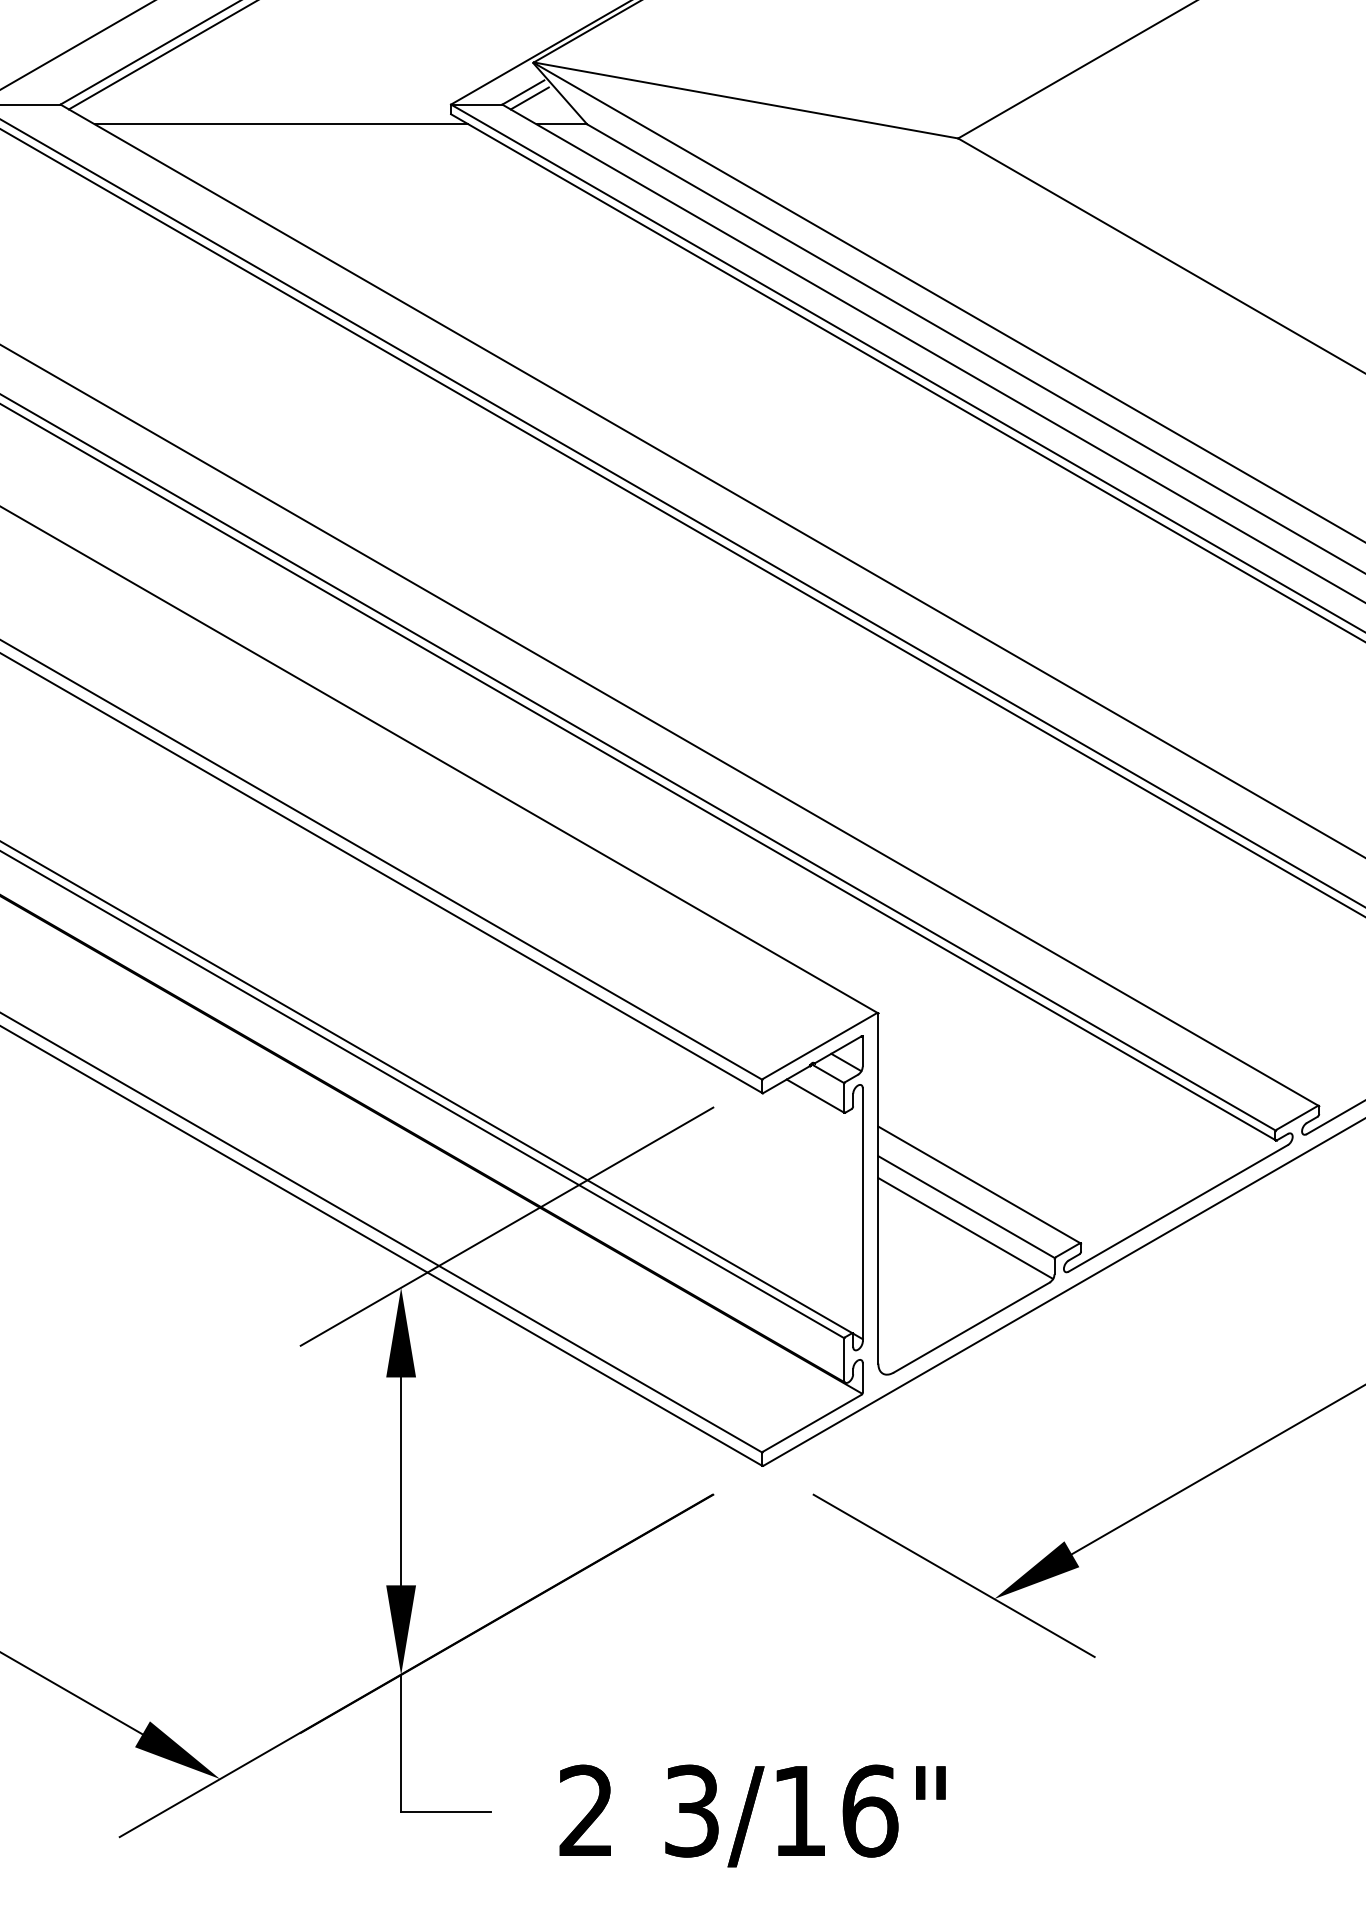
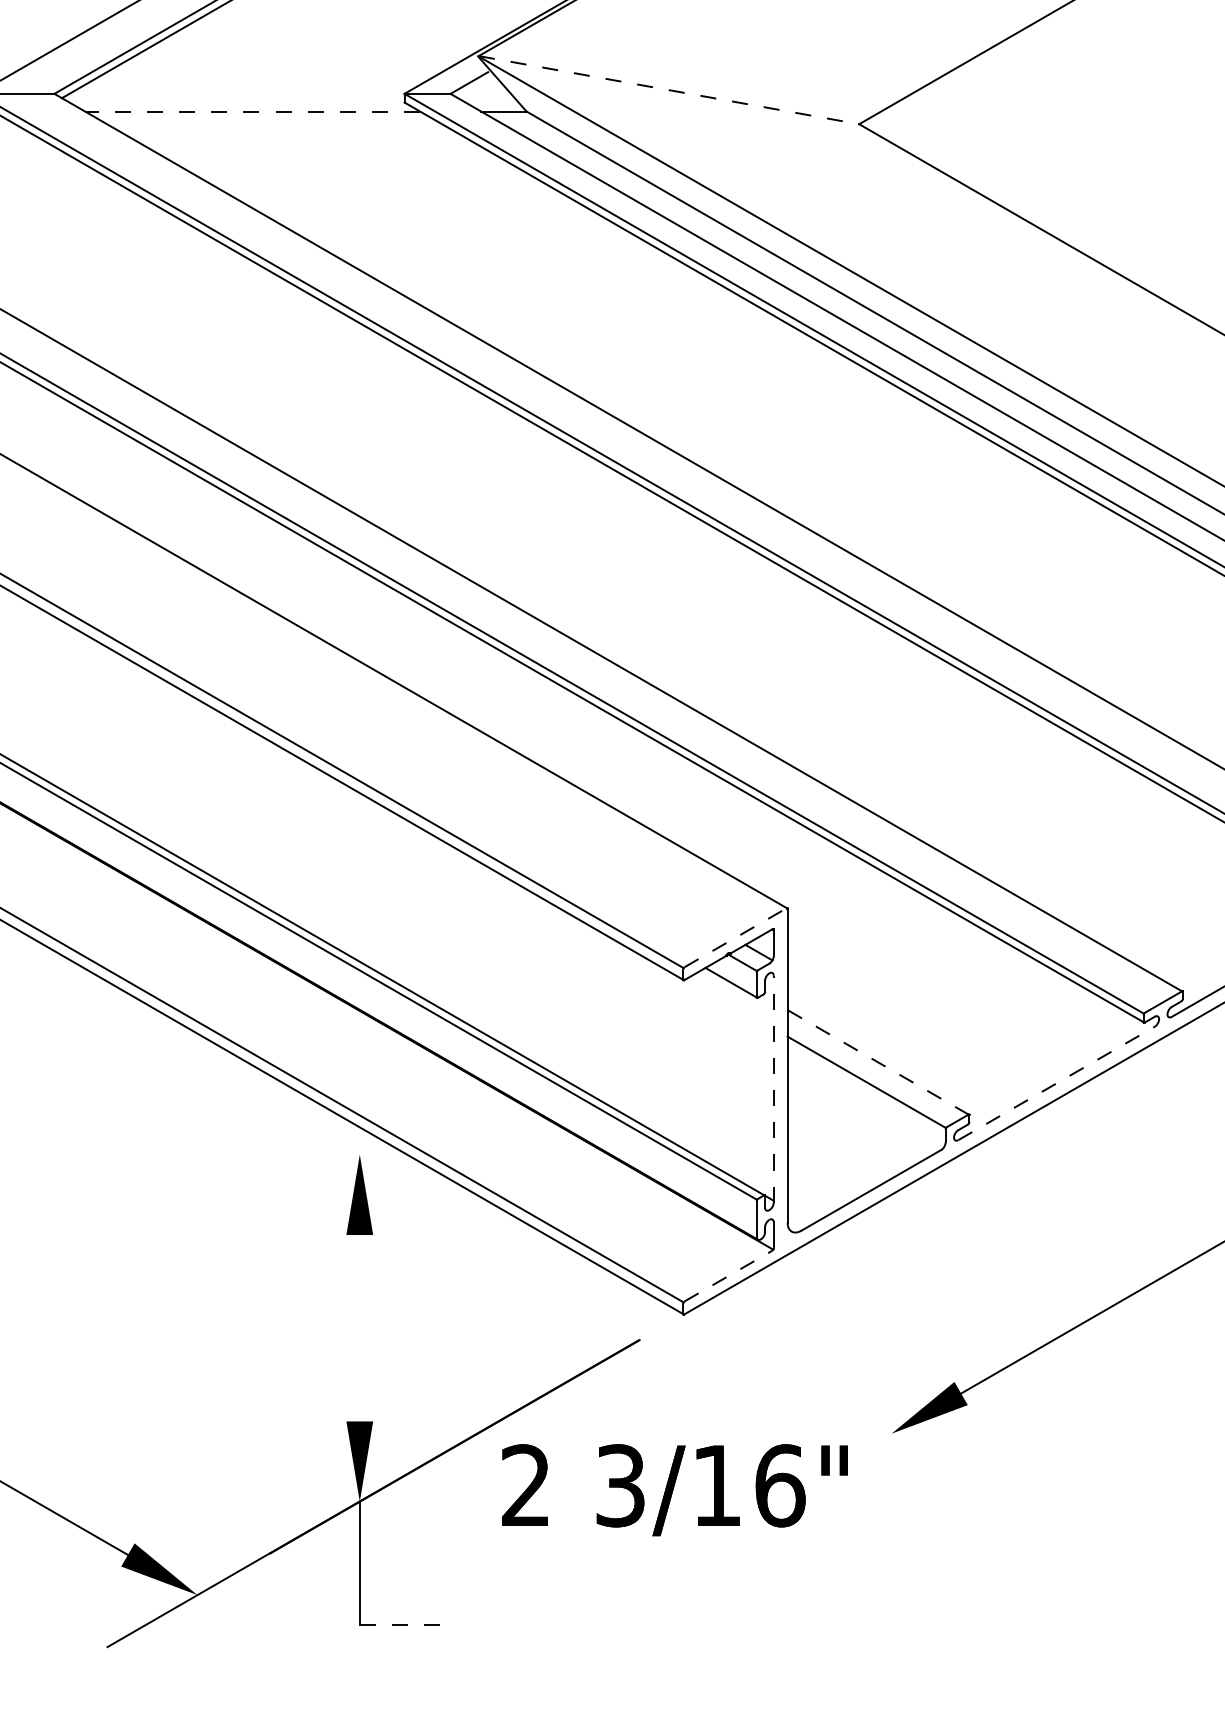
line: (530, 98) -> (475, 88), removed
line: (746, 100) -> (669, 90), solid -> dashed
line: (281, 124) -> (252, 111), solid -> dashed
line: (820, 1045) -> (735, 937), solid -> dashed
line: (979, 1185) -> (878, 1062), solid -> dashed
line: (1179, 1208) -> (1057, 1083), solid -> dashed
line: (862, 1214) -> (773, 1088), solid -> dashed
line: (506, 1226) -> (454, 1099), removed
line: (965, 1228) -> (865, 1101), removed
line: (812, 1423) -> (728, 1276), solid -> dashed
line: (400, 1481) -> (359, 1328), removed
line: (954, 1575) -> (855, 1412), removed
line: (445, 1811) -> (399, 1624), solid -> dashed
text: (752, 1816) -> (674, 1490), moved

